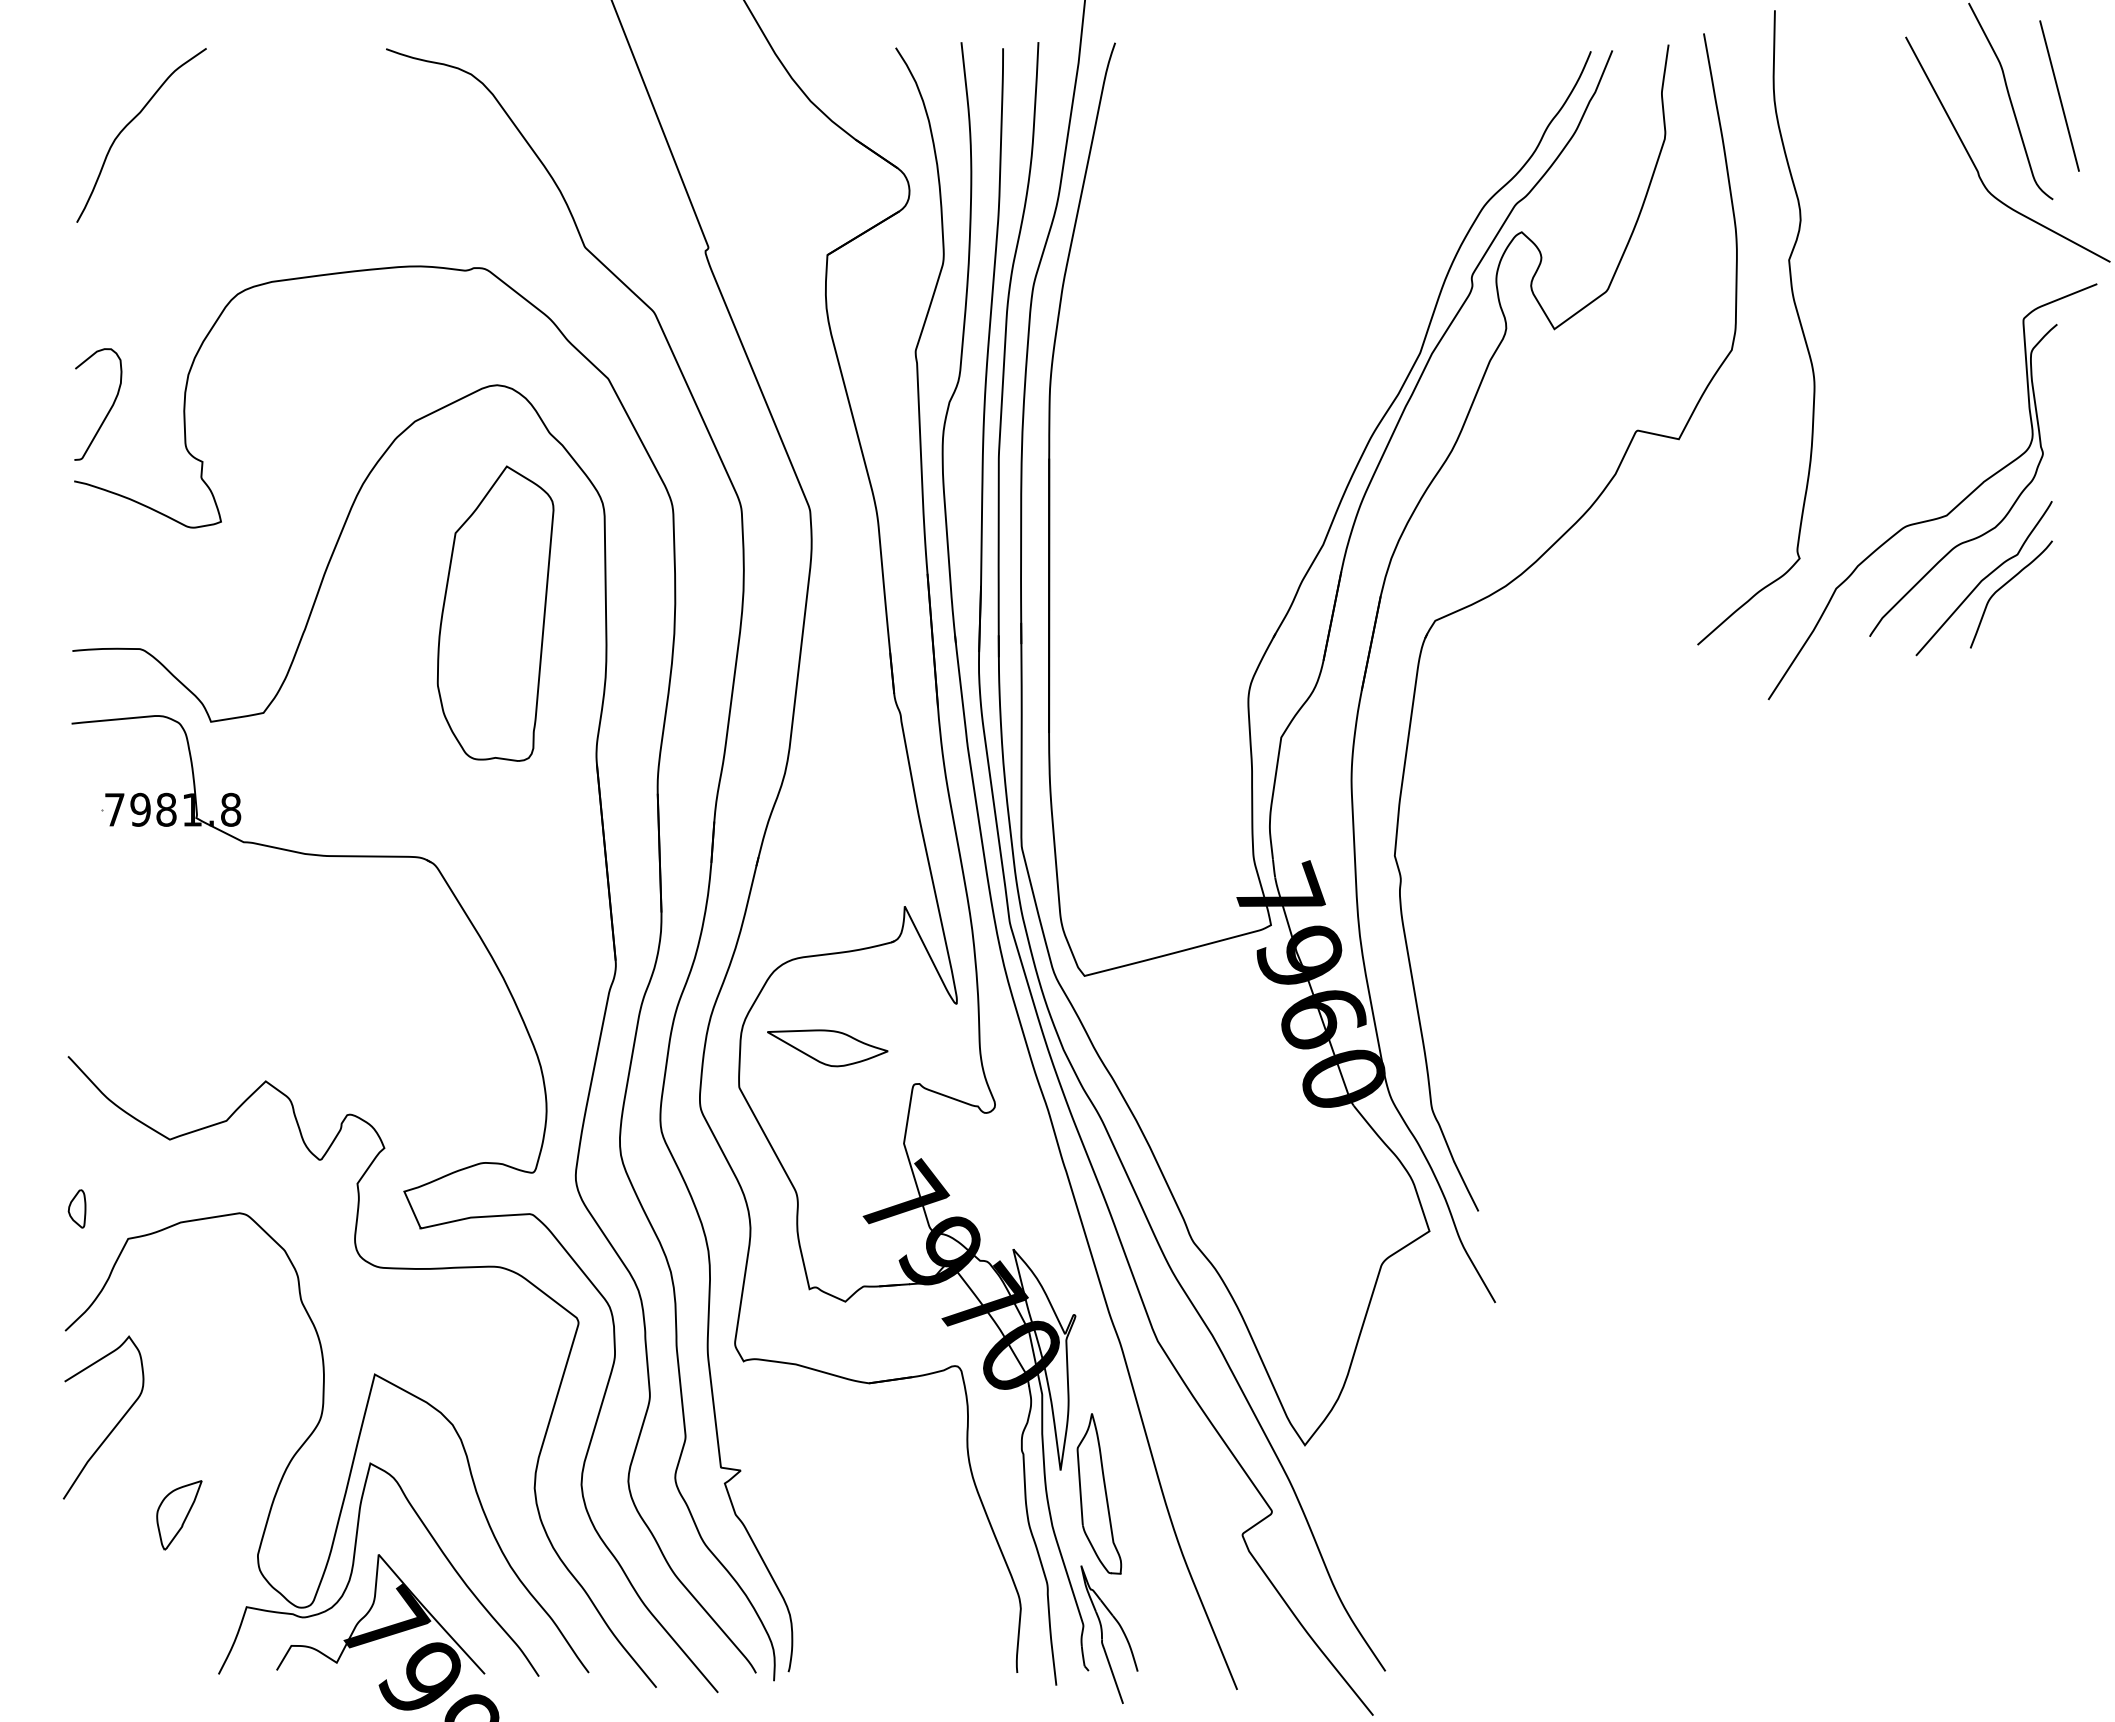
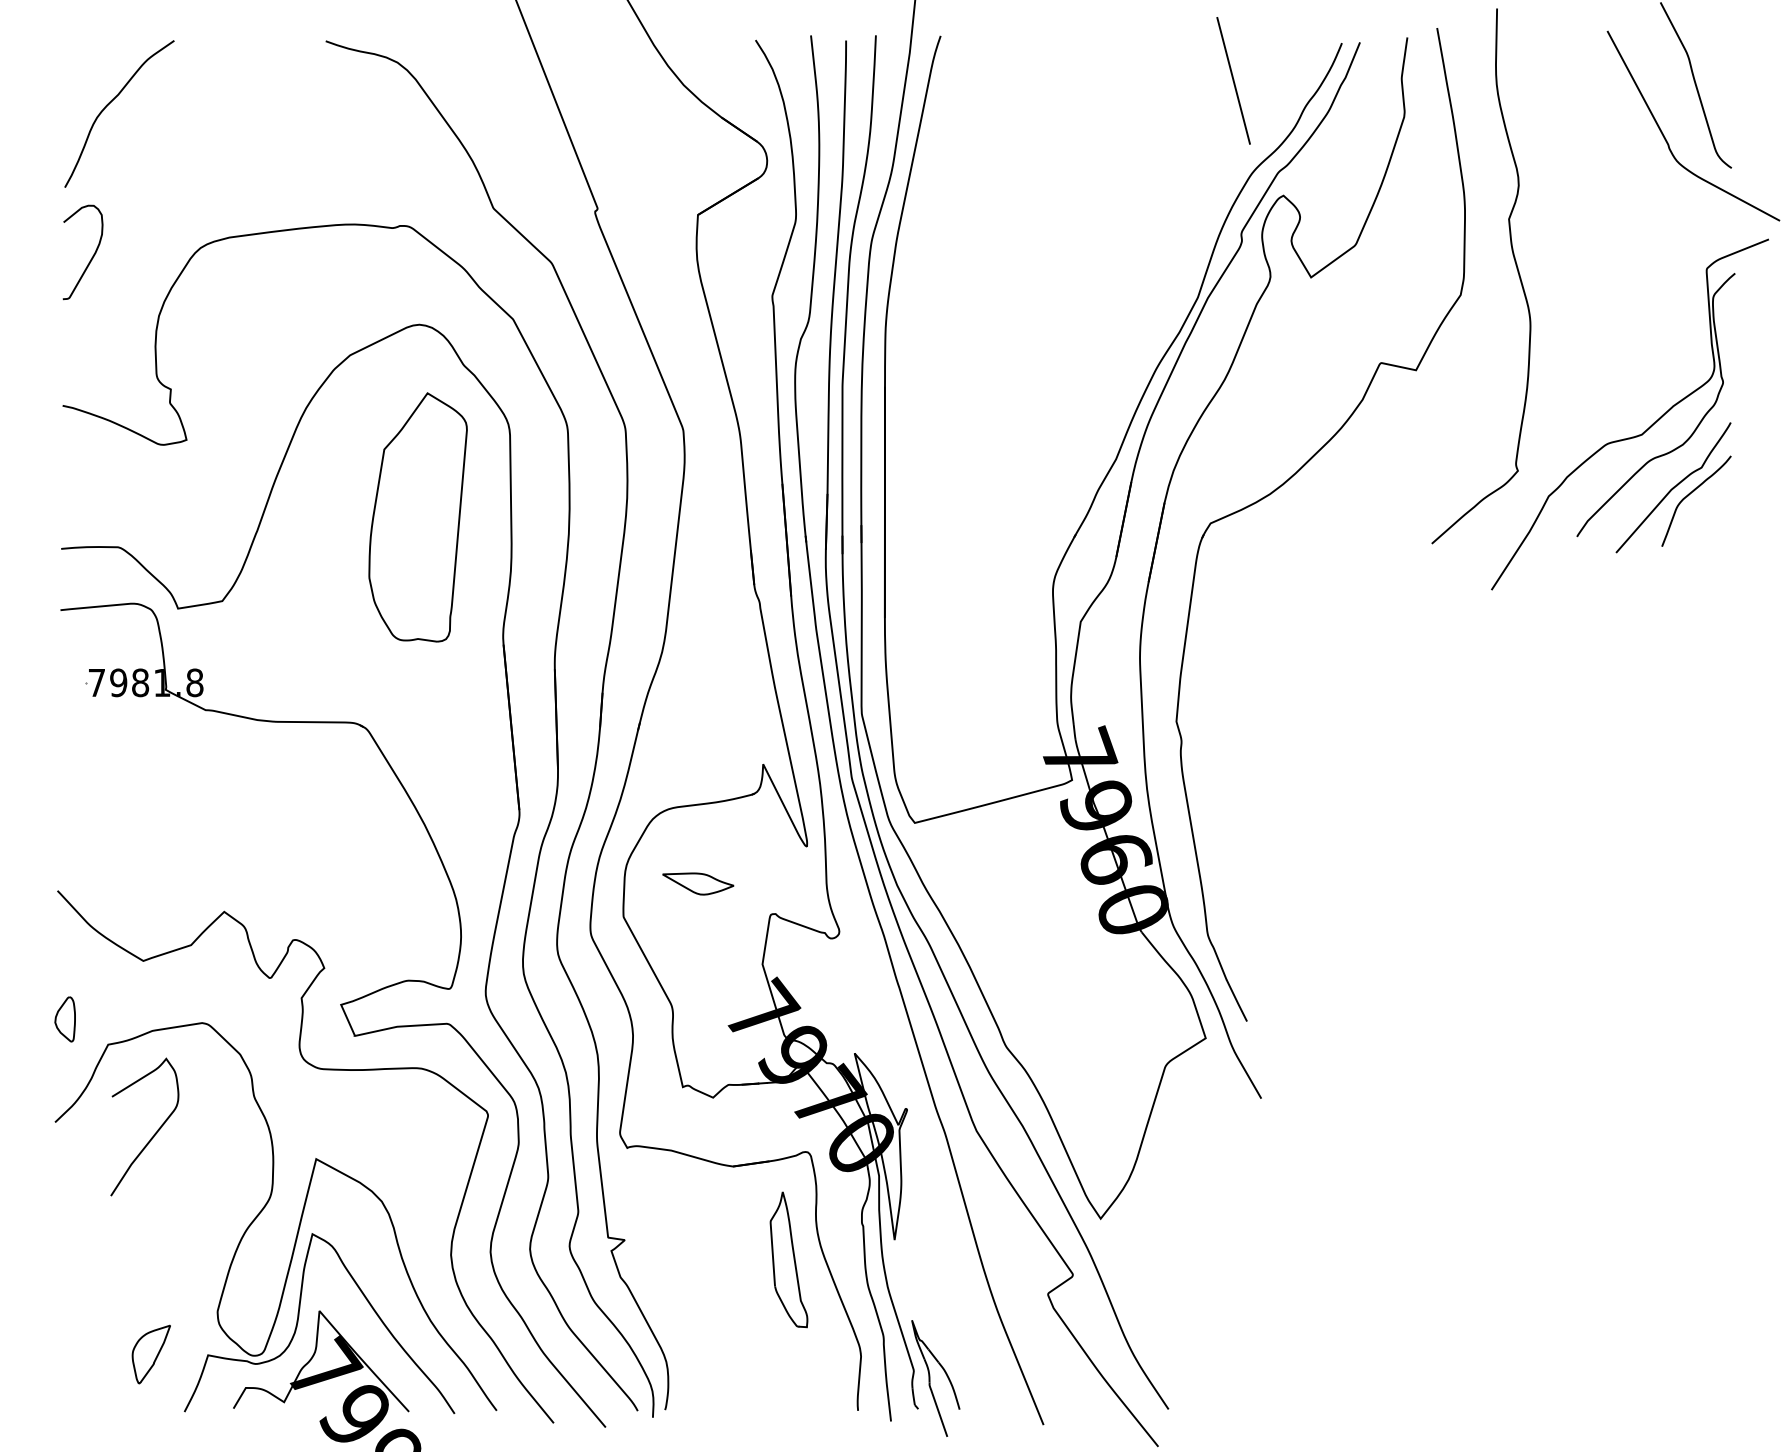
line: (2059, 95) -> (1233, 80), moved
curve: (108, 410) -> (91, 257), moved
part: (827, 1048) -> (698, 884), size x0.7
part: (76, 1208) -> (64, 1019), size x1.4
curve: (113, 1427) -> (153, 1135), moved
part: (1099, 1493) -> (789, 1259), moved
part: (179, 1515) -> (151, 1354), moved

